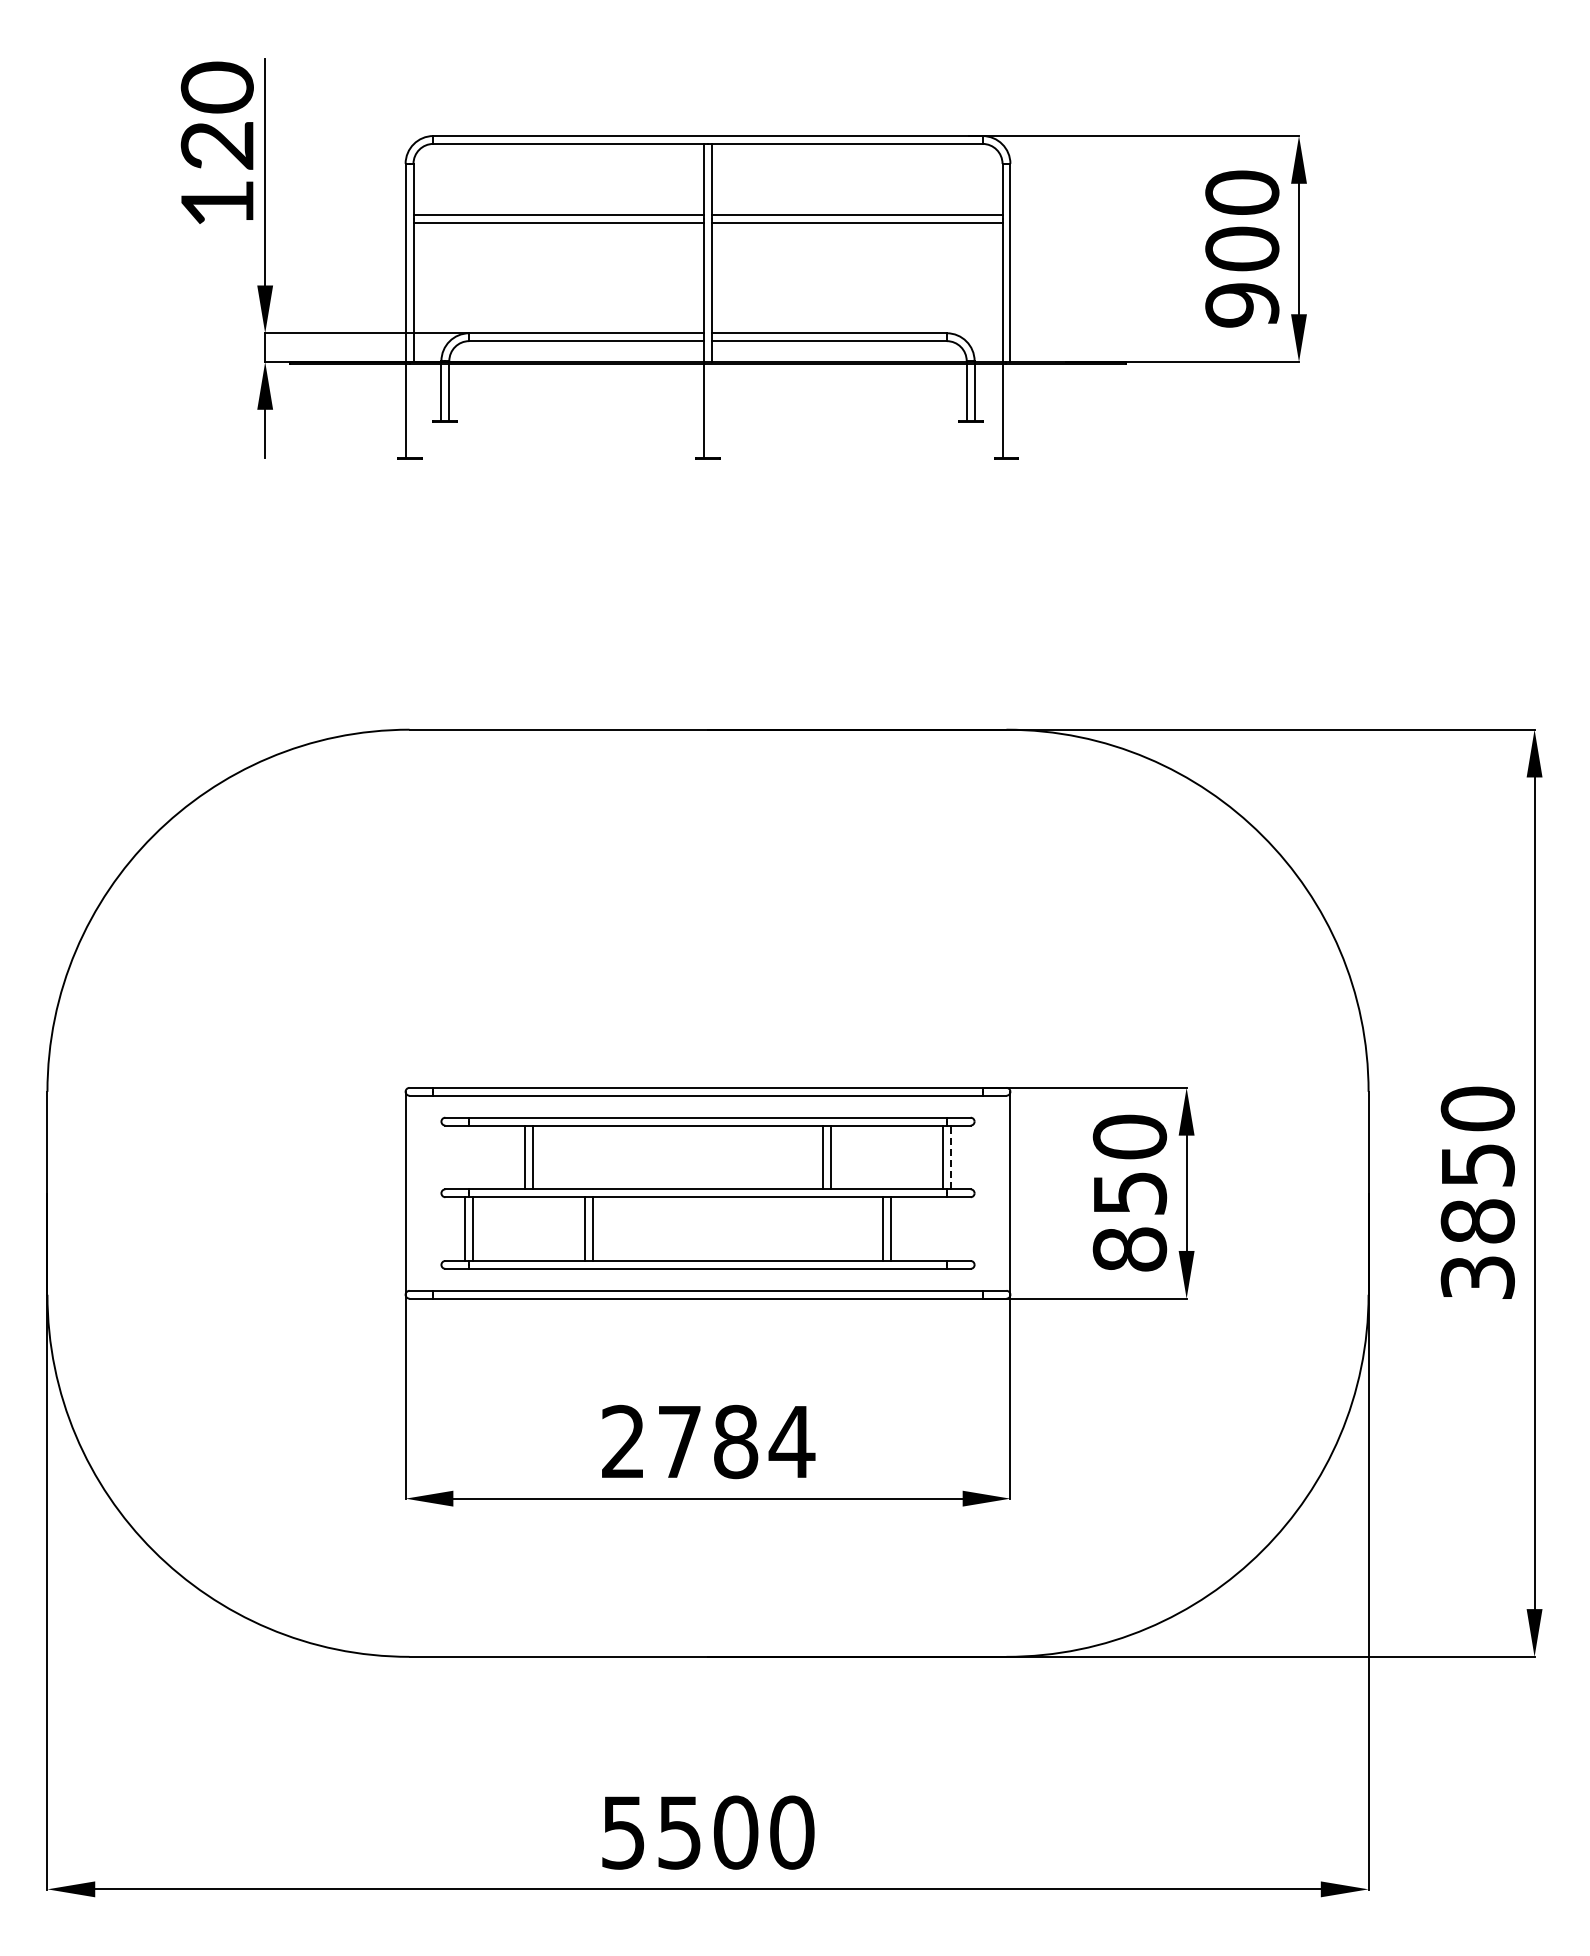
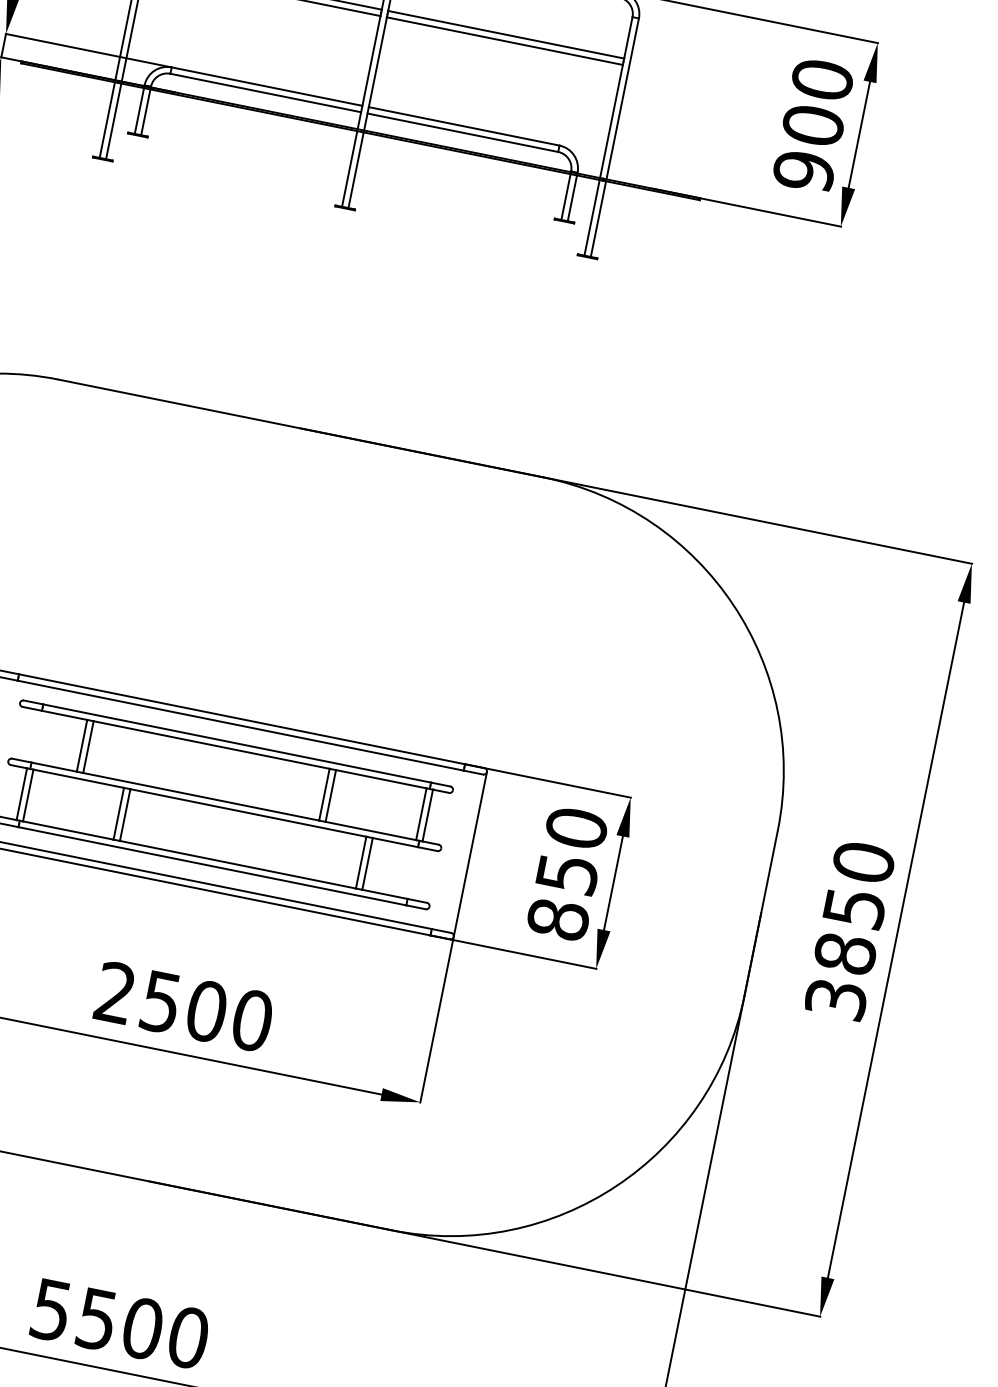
line: (413, 410) -> (113, 120), added
line: (711, 410) -> (355, 169), added
line: (1010, 410) -> (598, 218), added
line: (950, 1157) -> (427, 815), dashed -> solid
text: (736, 1441) -> (207, 1011), 2784 -> 2500

